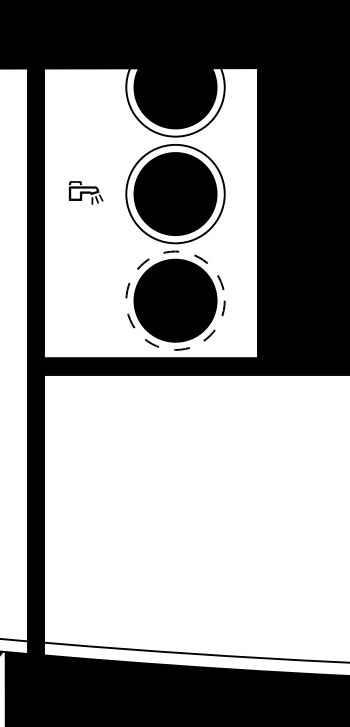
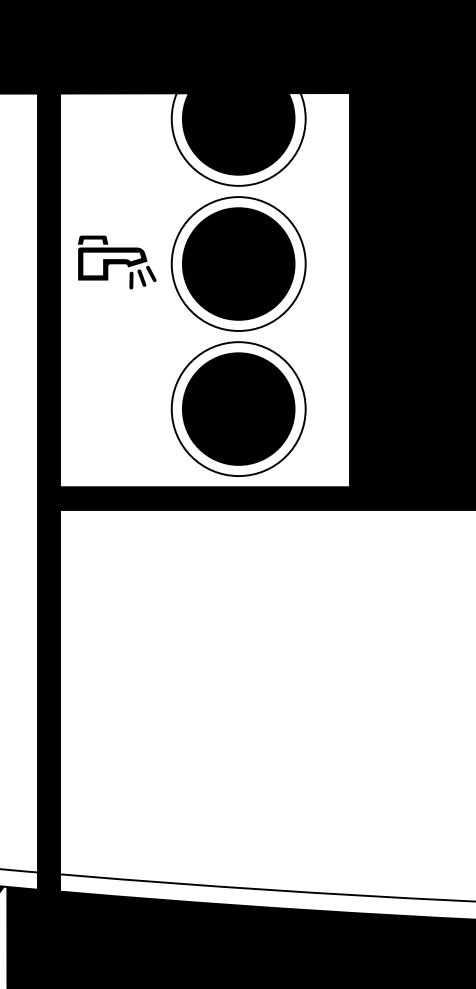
part: (85, 192) -> (116, 261), size x1.67
circle: (175, 300) -> (238, 408), dashed -> solid

